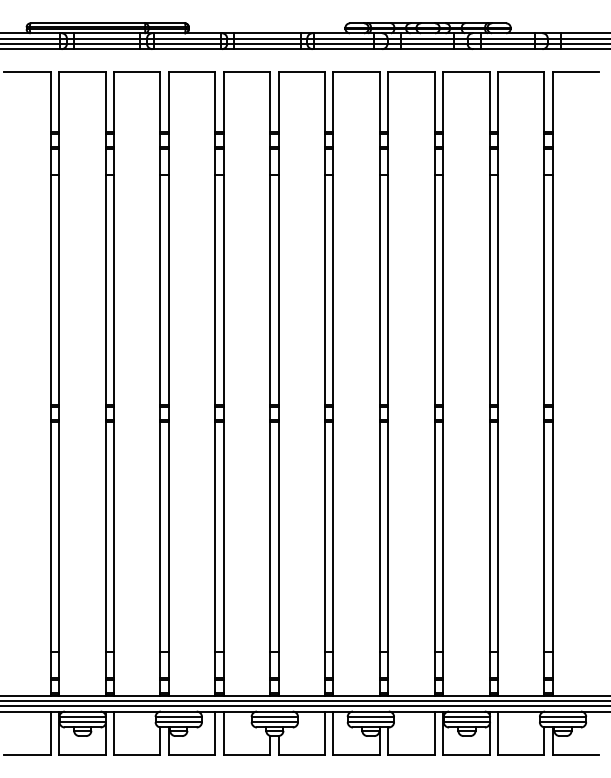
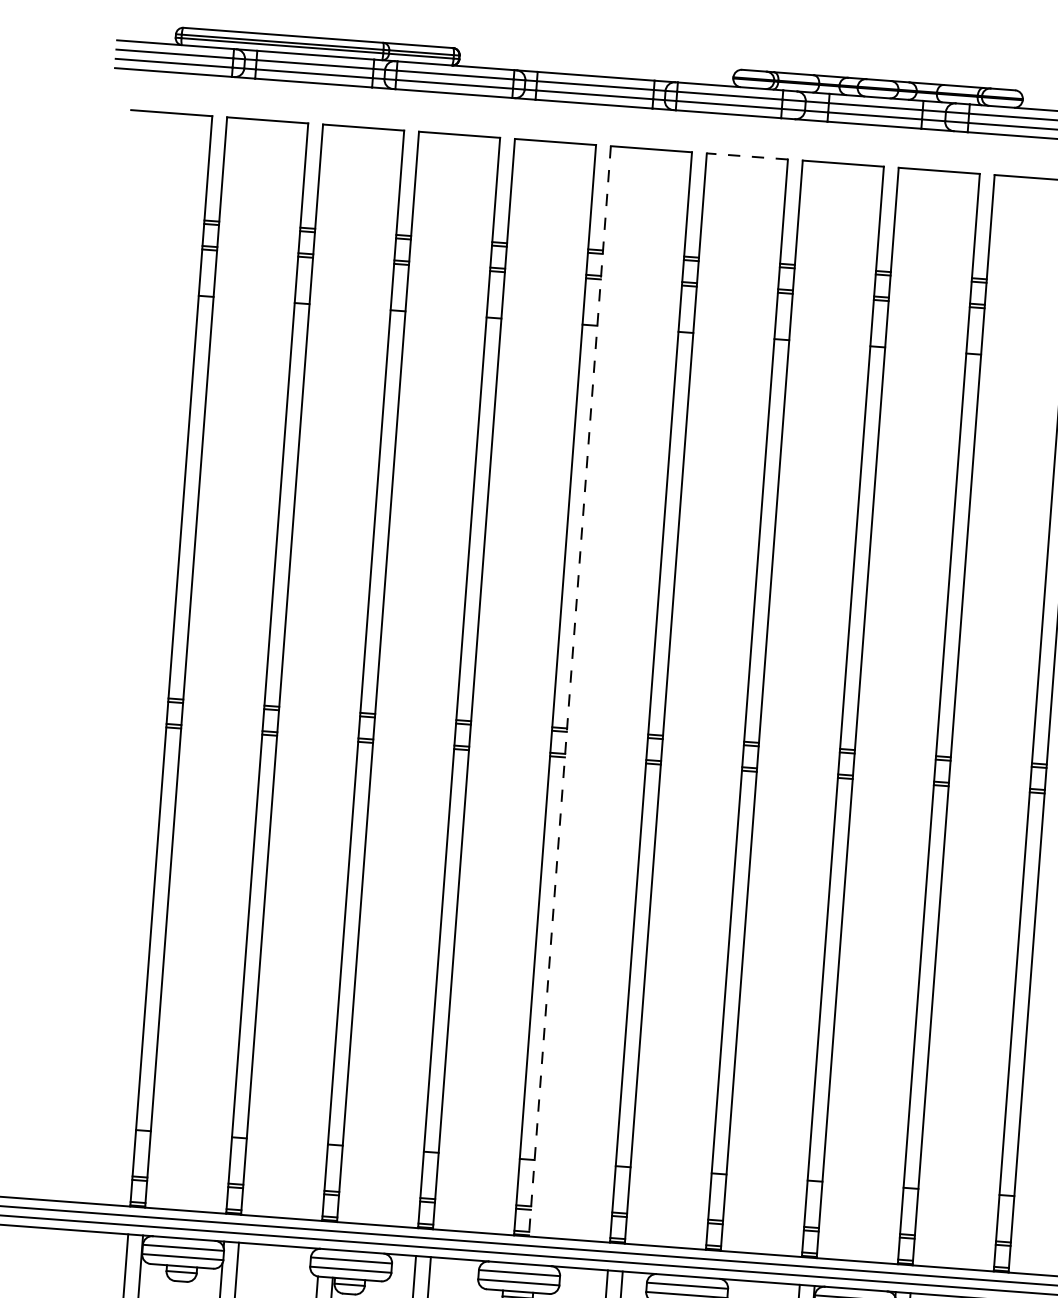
line: (356, 72) -> (747, 156), solid -> dashed
line: (278, 384) -> (569, 692), solid -> dashed

